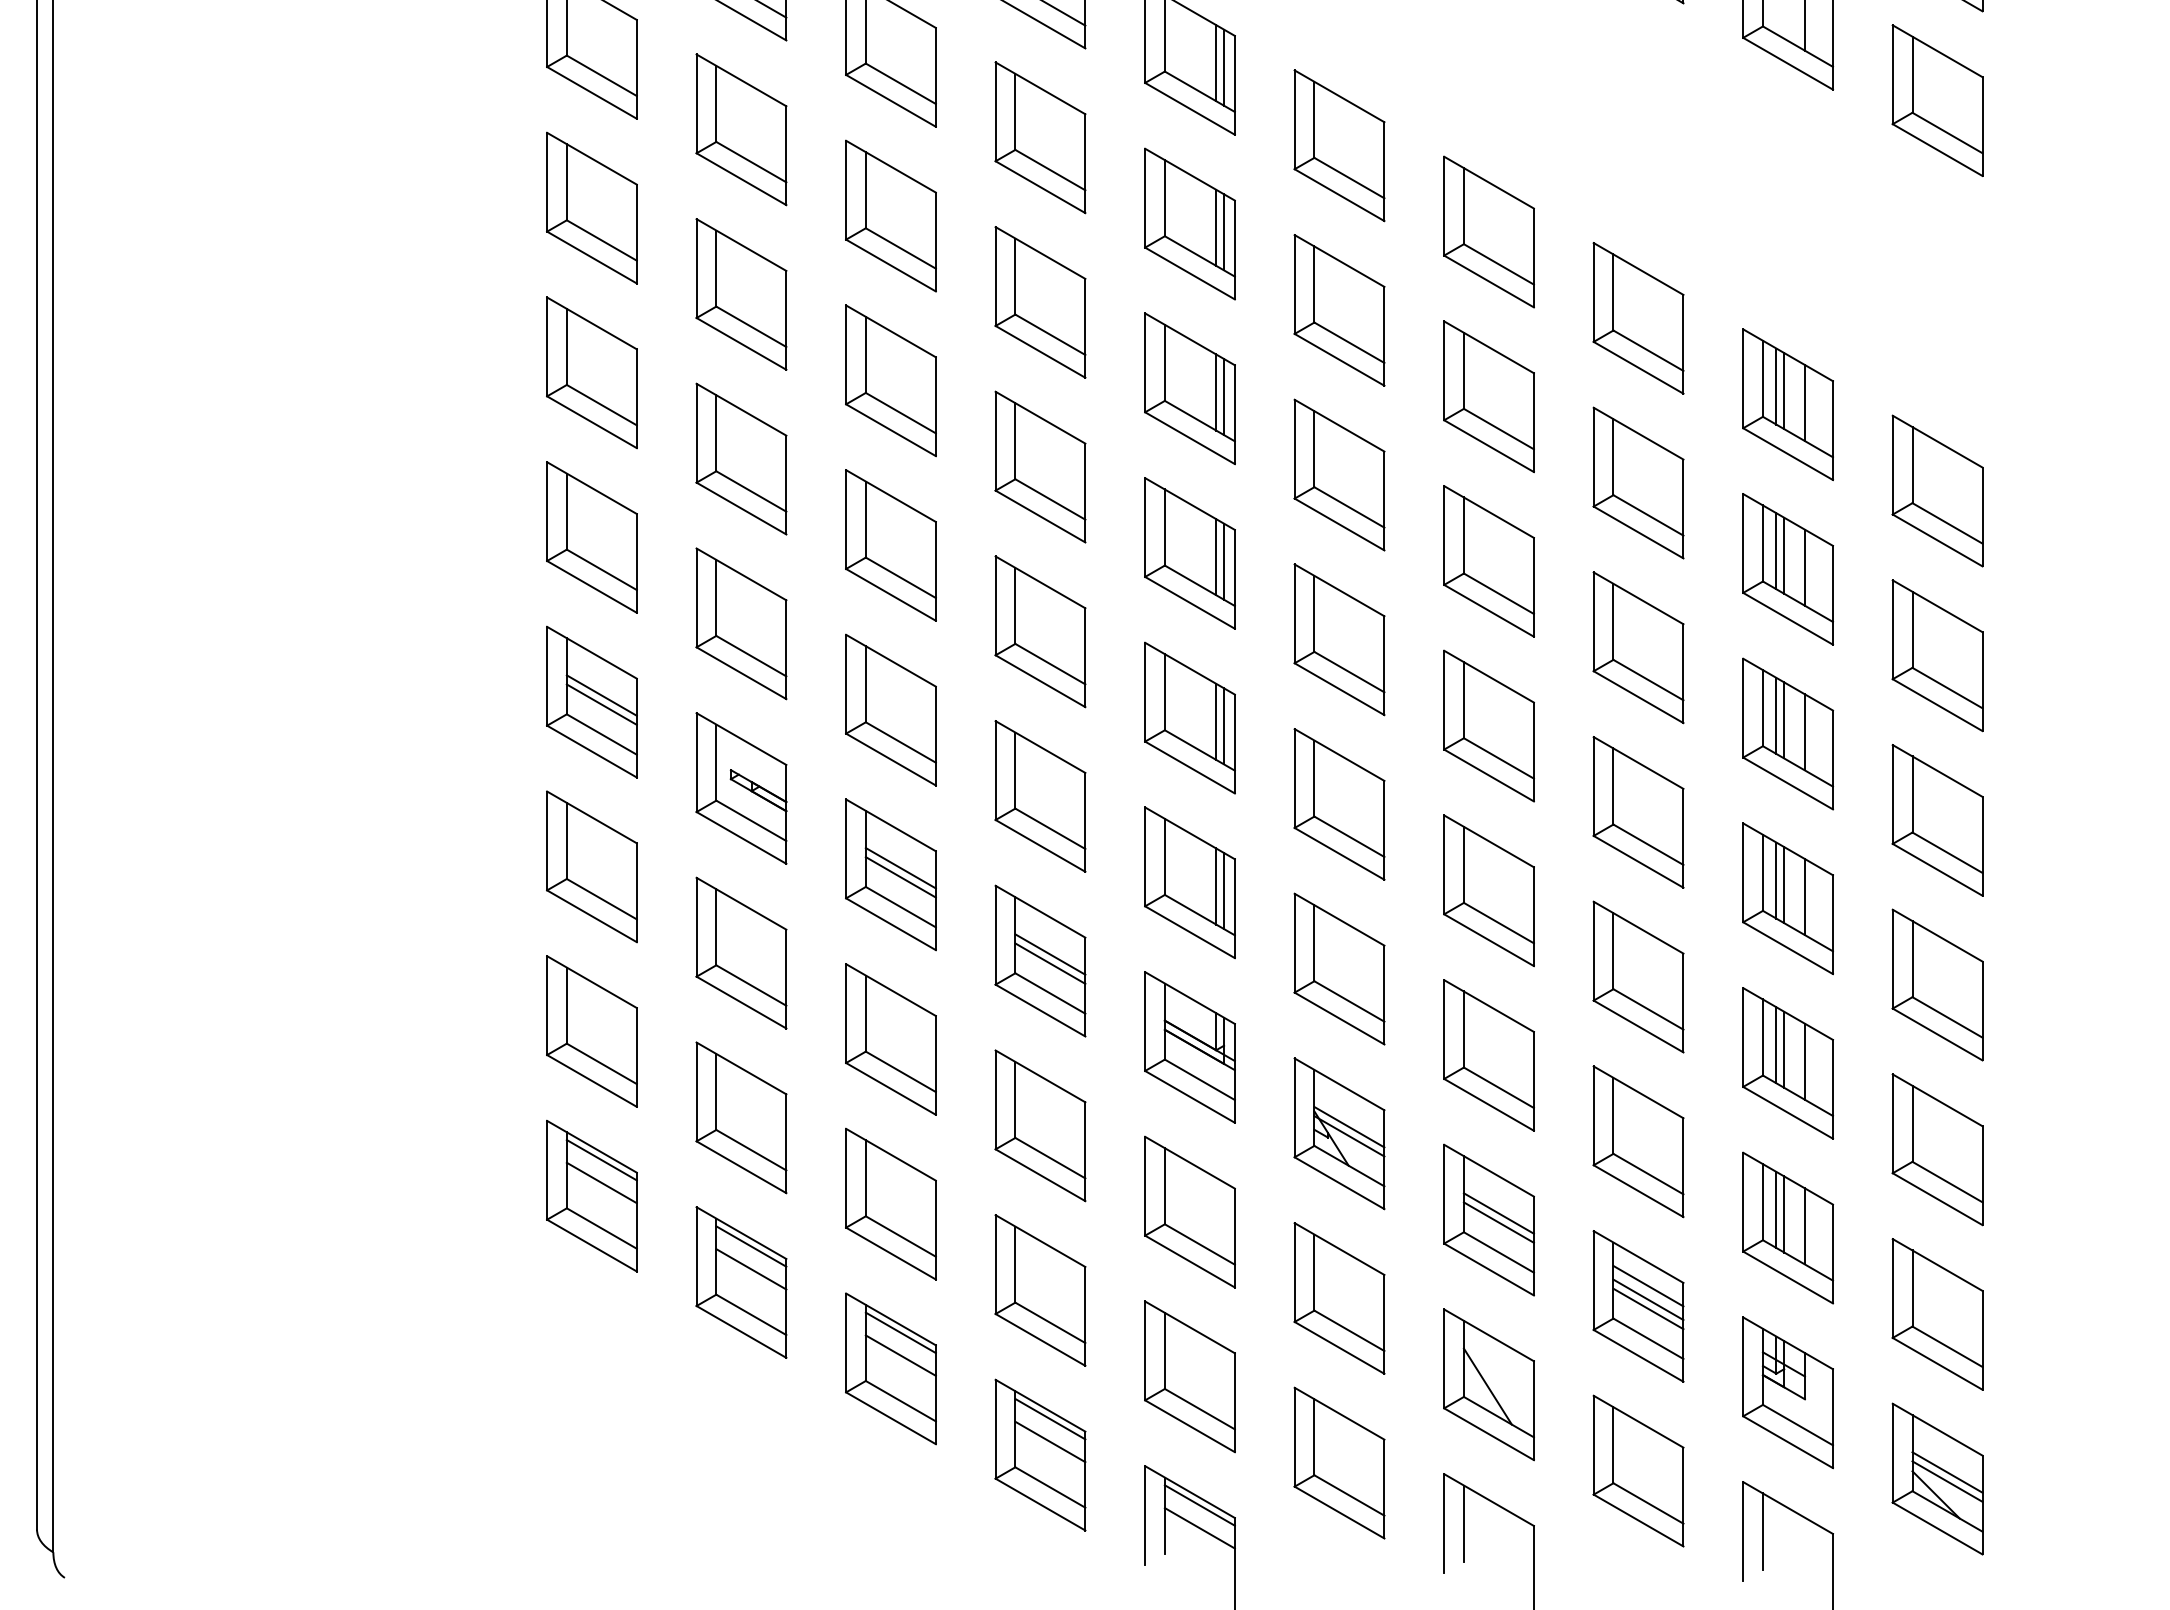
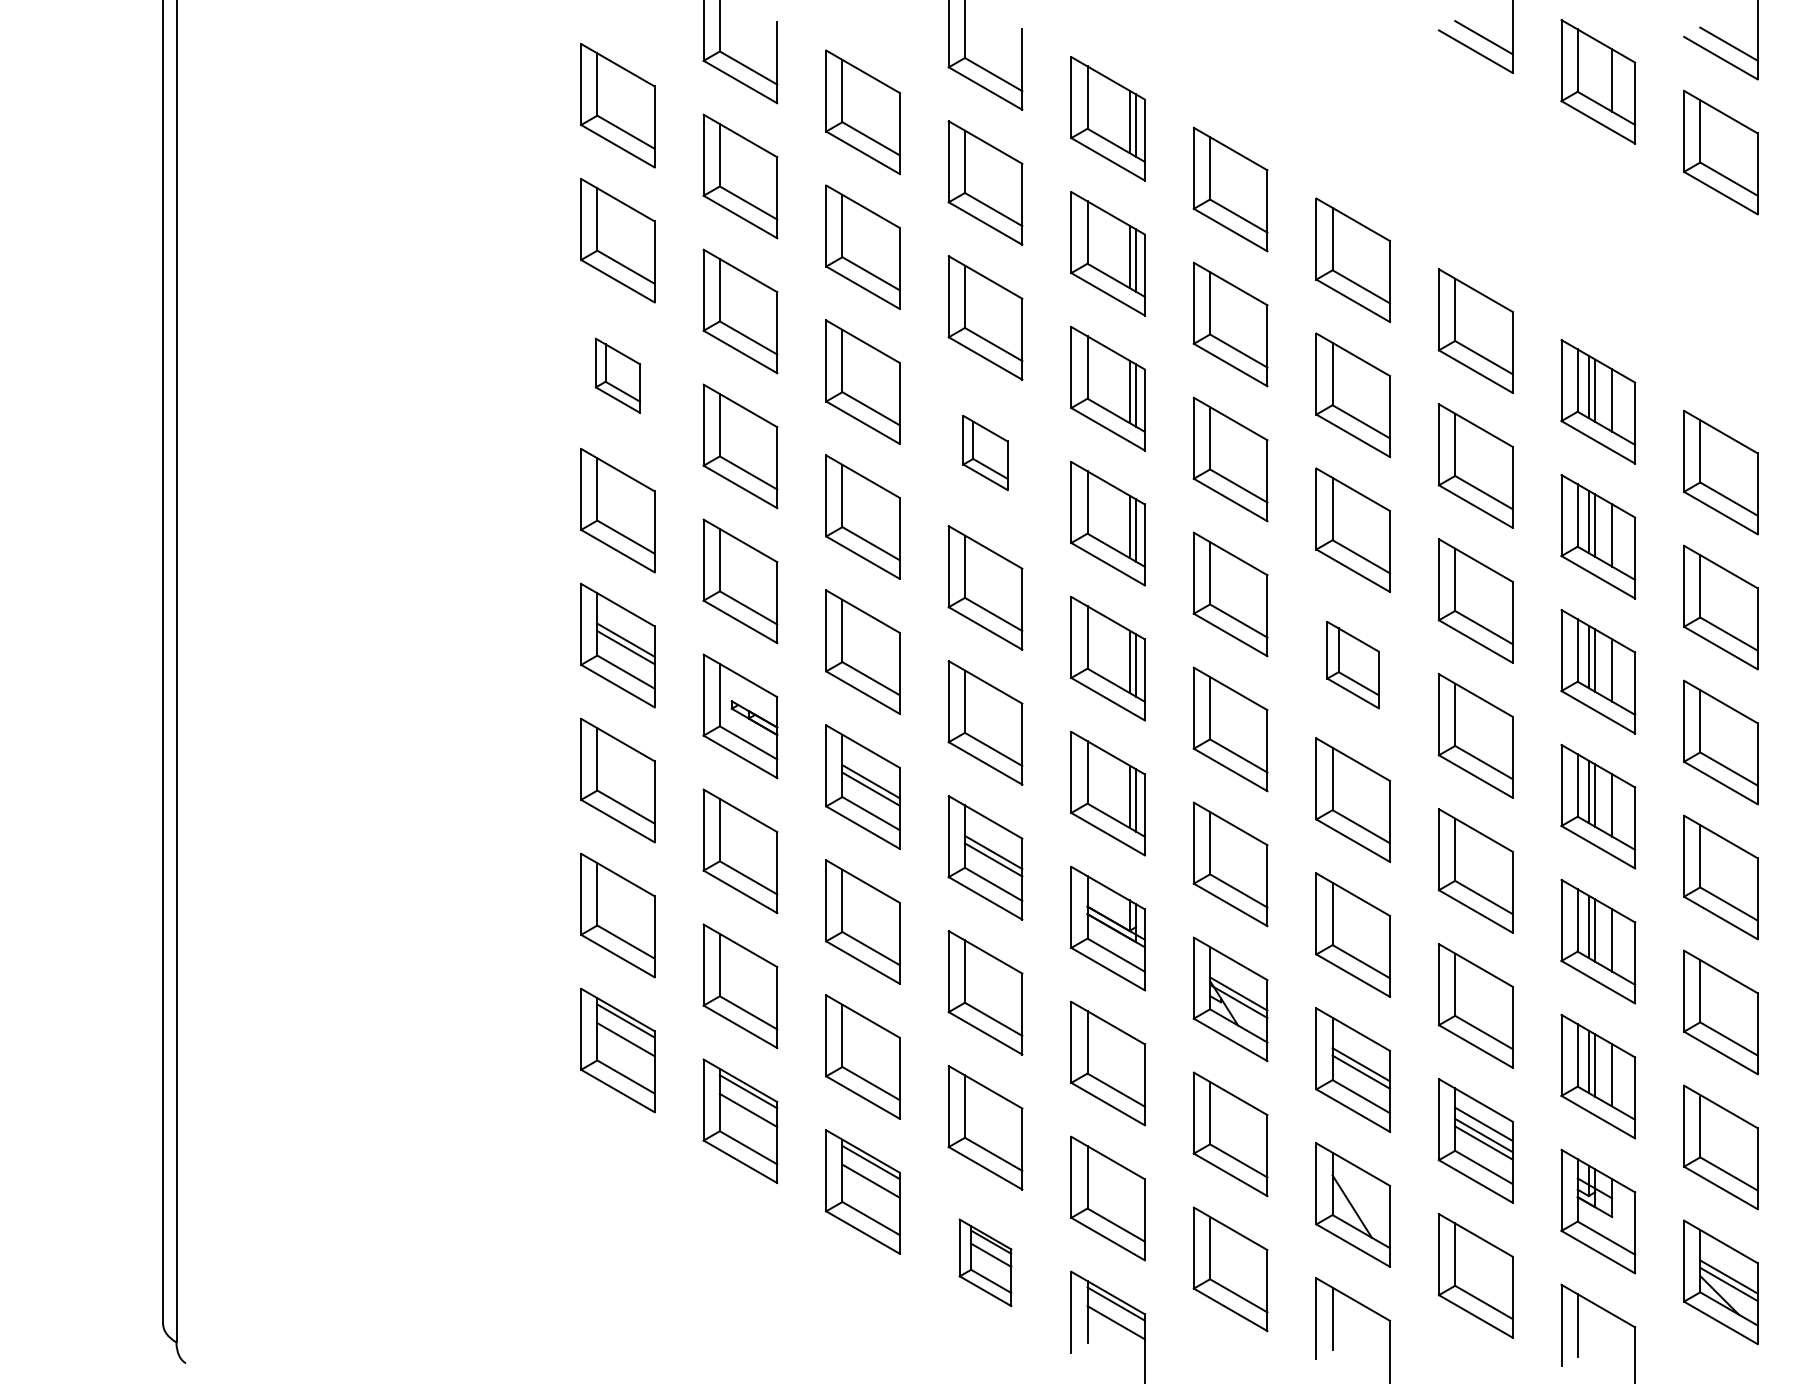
part: (591, 372) -> (617, 375), size x0.6
part: (1040, 466) -> (985, 452), size x0.6
part: (1488, 725) -> (1352, 664), size x0.7
part: (1040, 1454) -> (985, 1262), size x0.7

